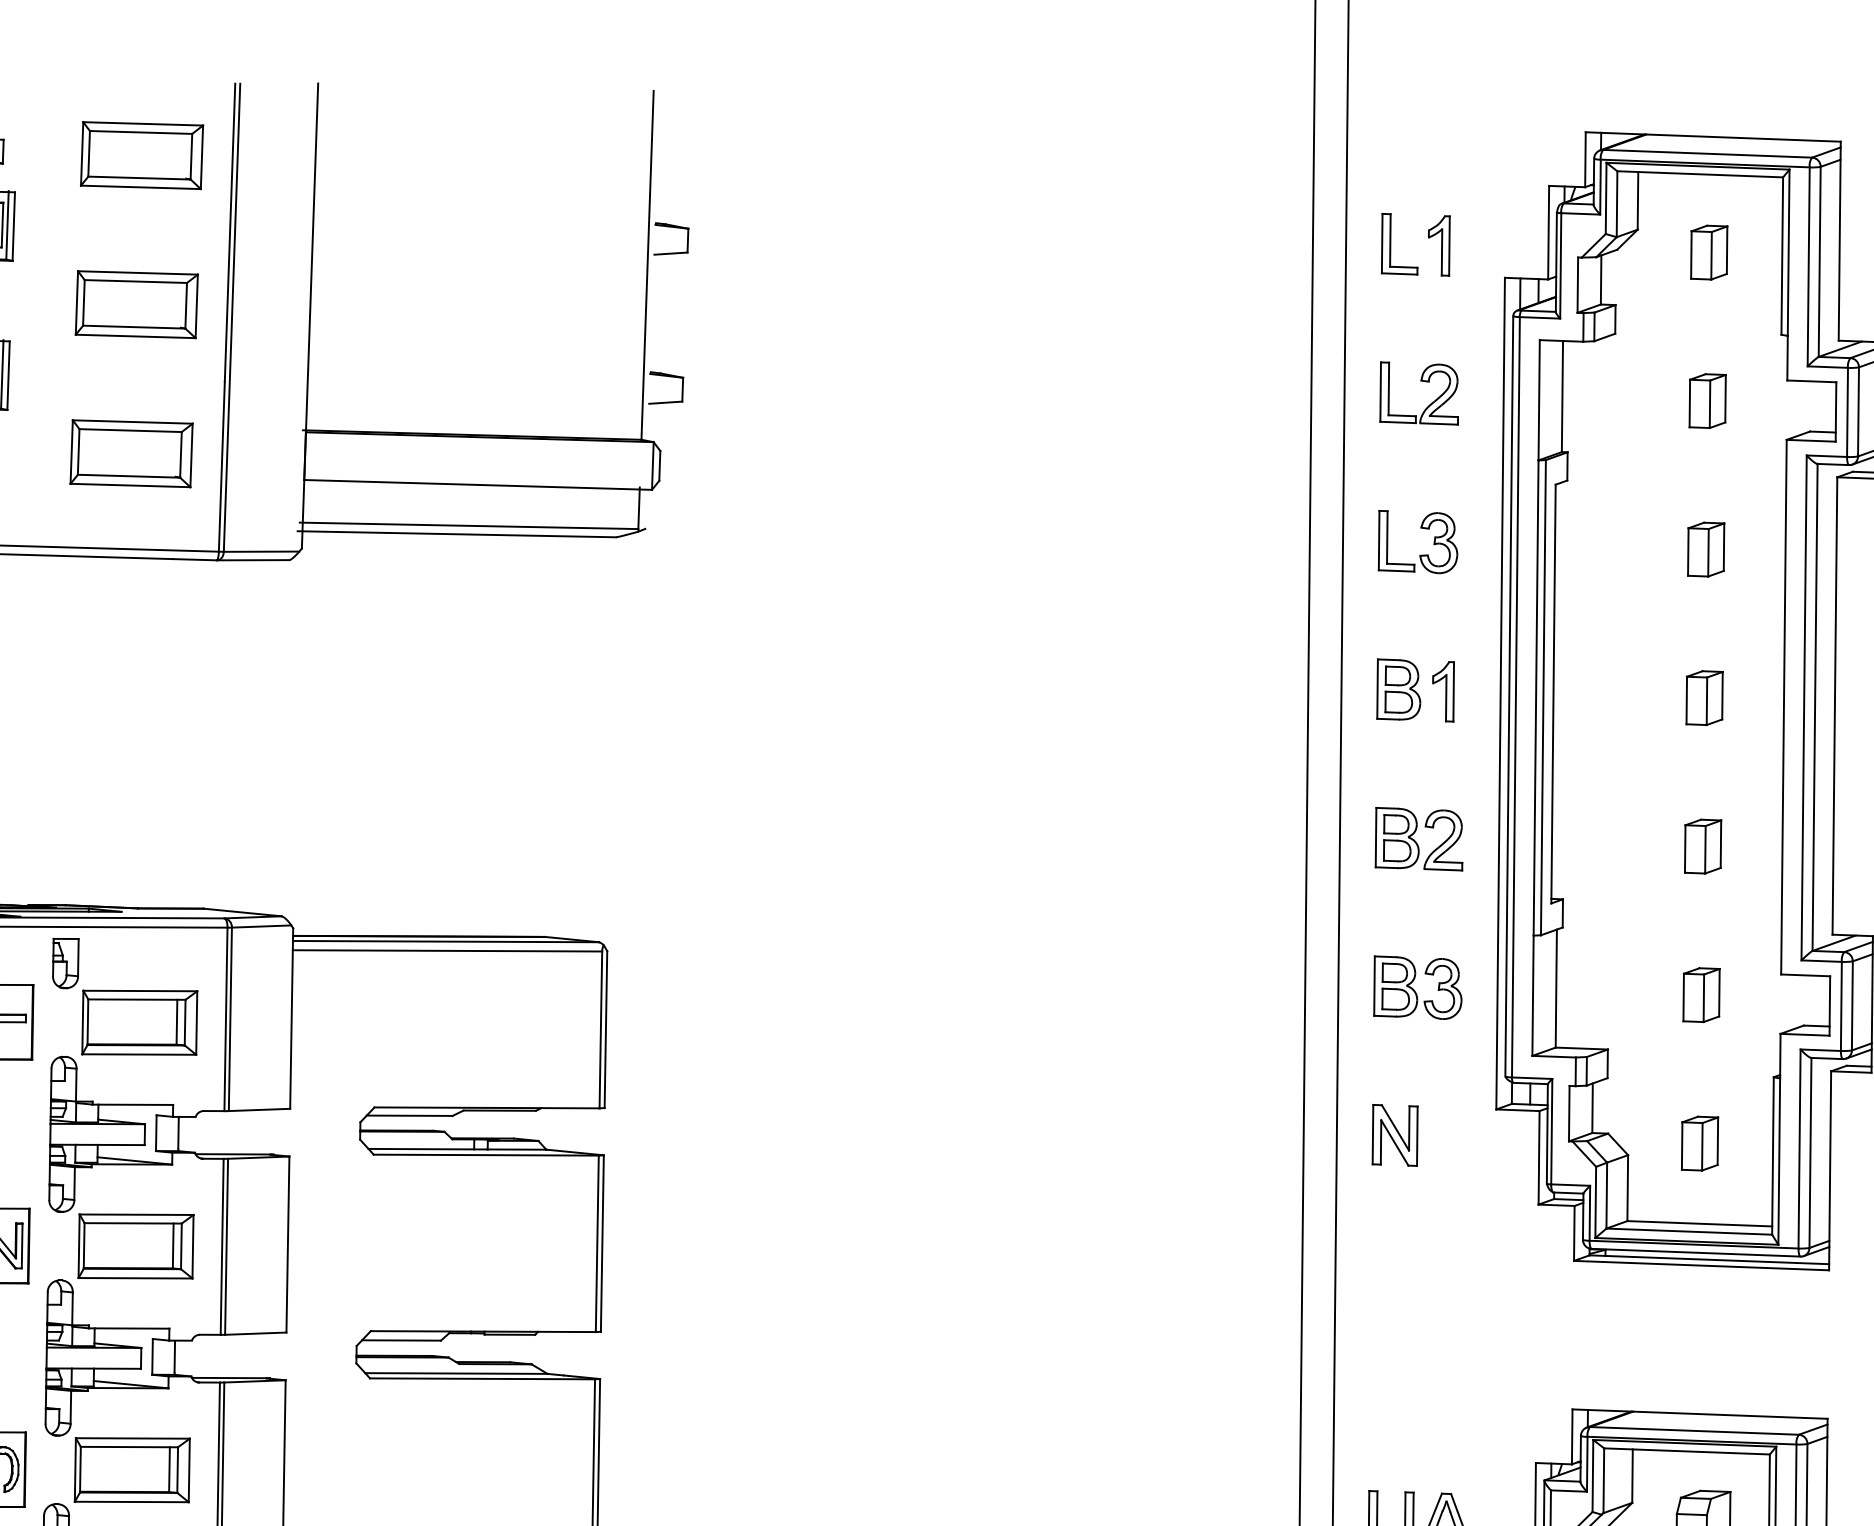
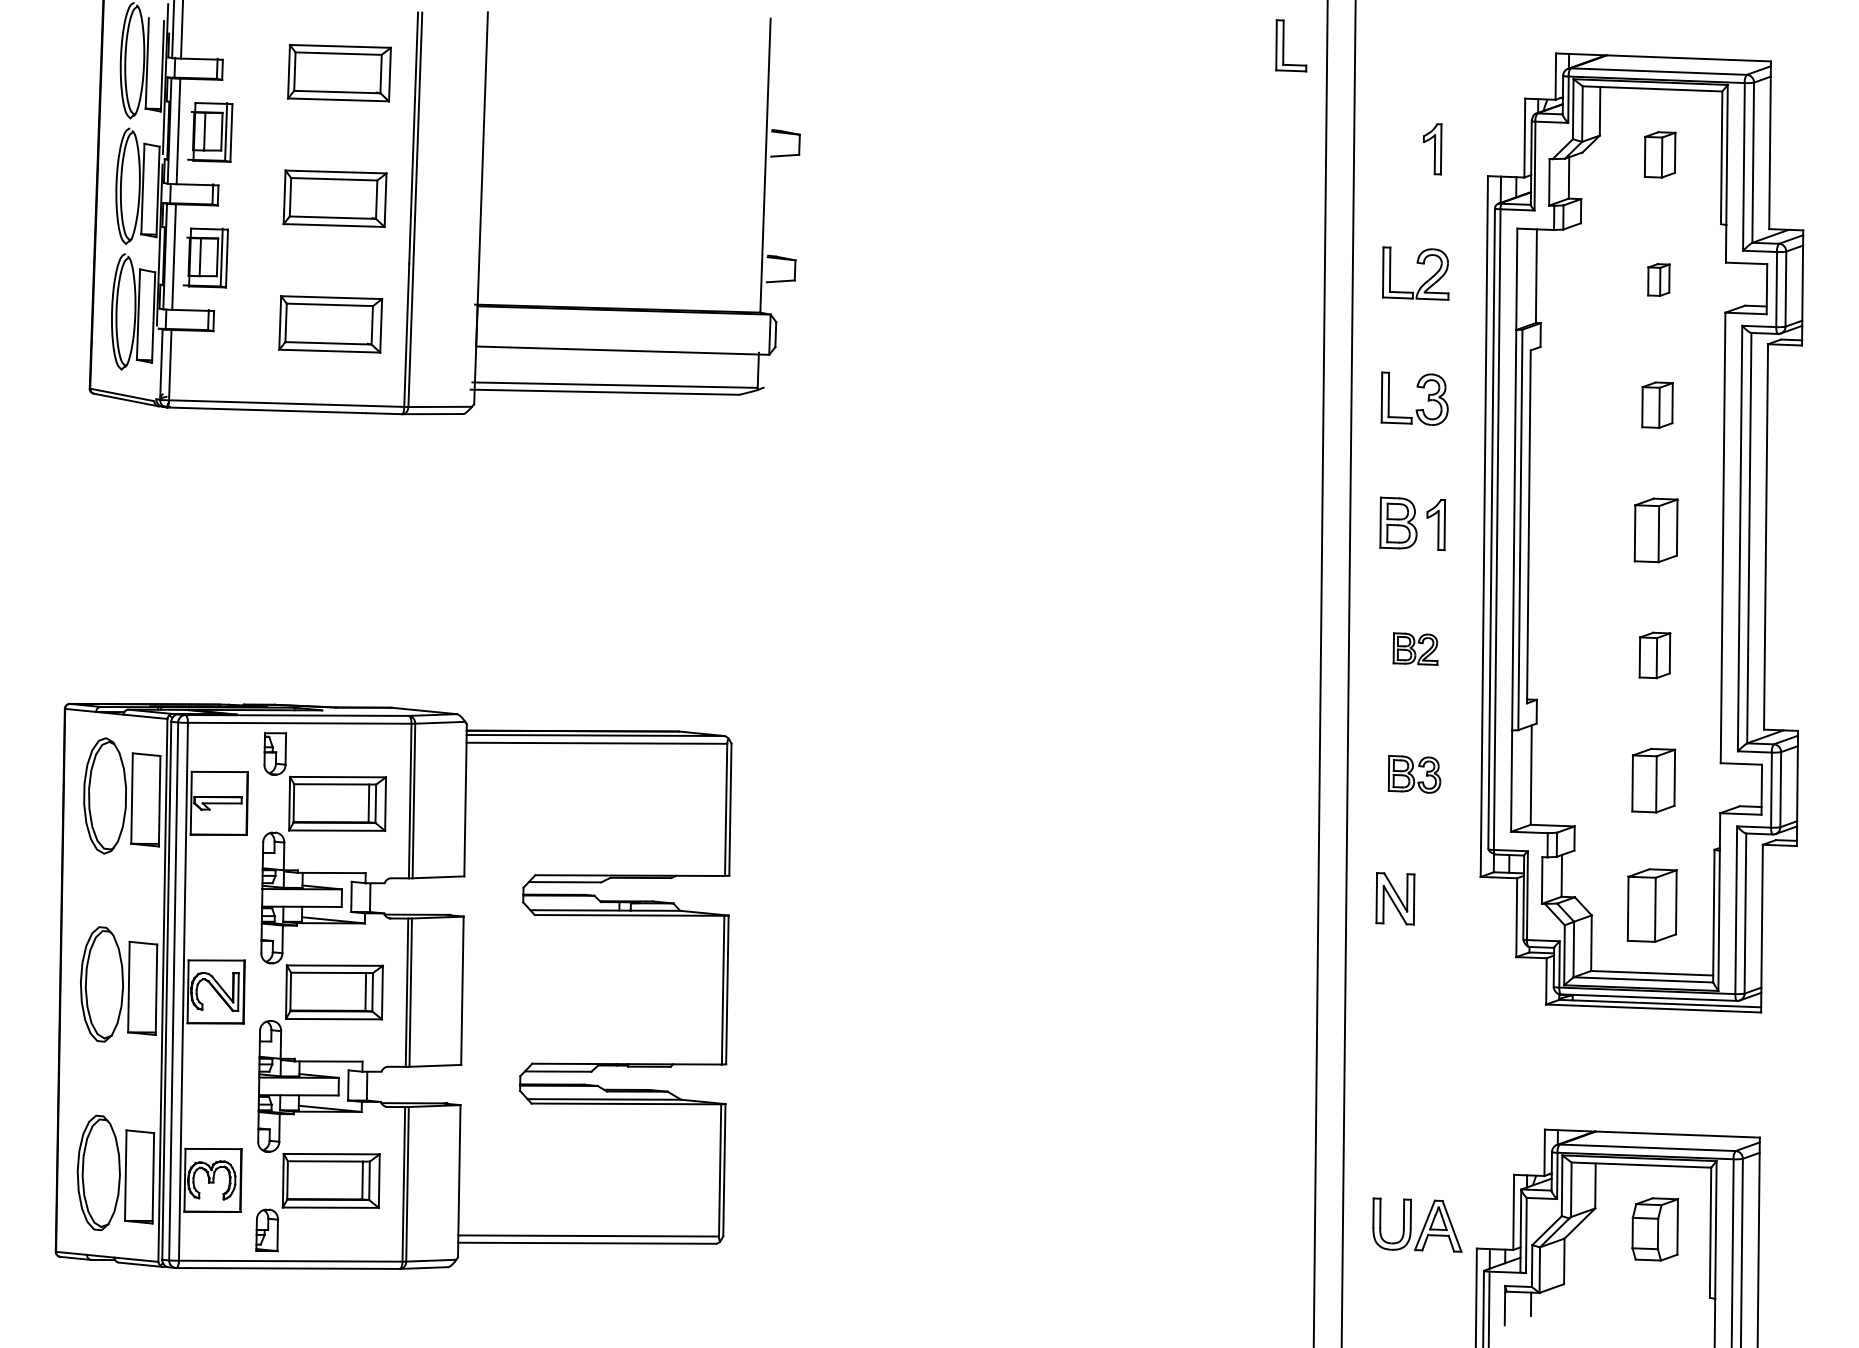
part: (1391, 243) -> (1284, 45), moved
part: (1707, 400) -> (1658, 279), size x0.7
part: (1704, 697) -> (1656, 529), size x1.4
part: (1418, 838) -> (1415, 648), size x0.6
part: (1417, 987) -> (1414, 774), size x0.7
part: (1701, 995) -> (1653, 780), size x1.4
part: (1700, 1143) -> (1652, 905), size x1.6

